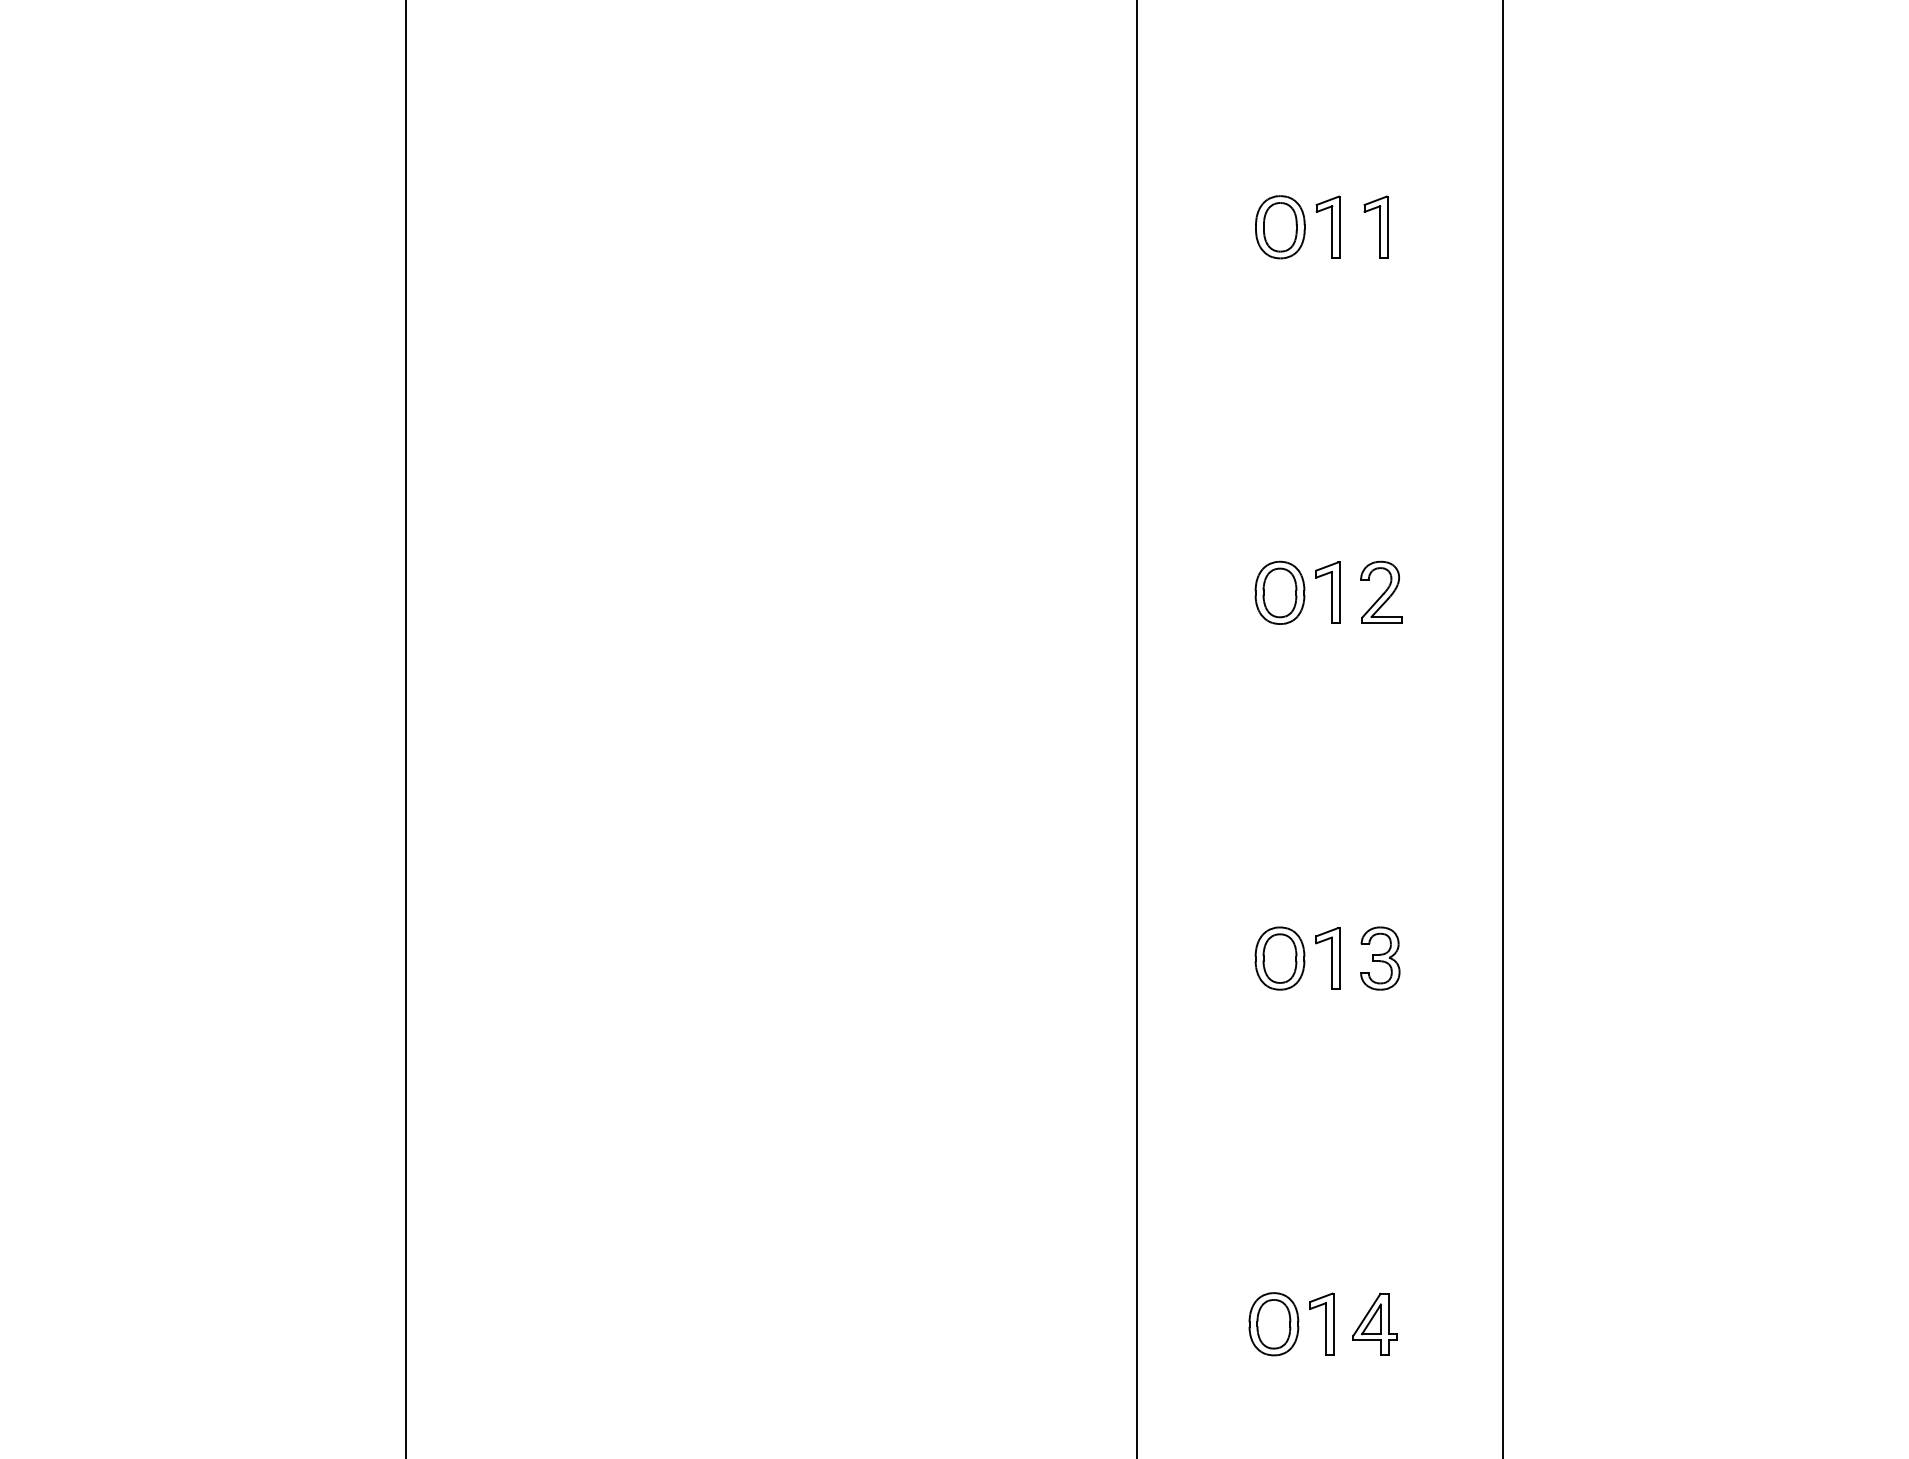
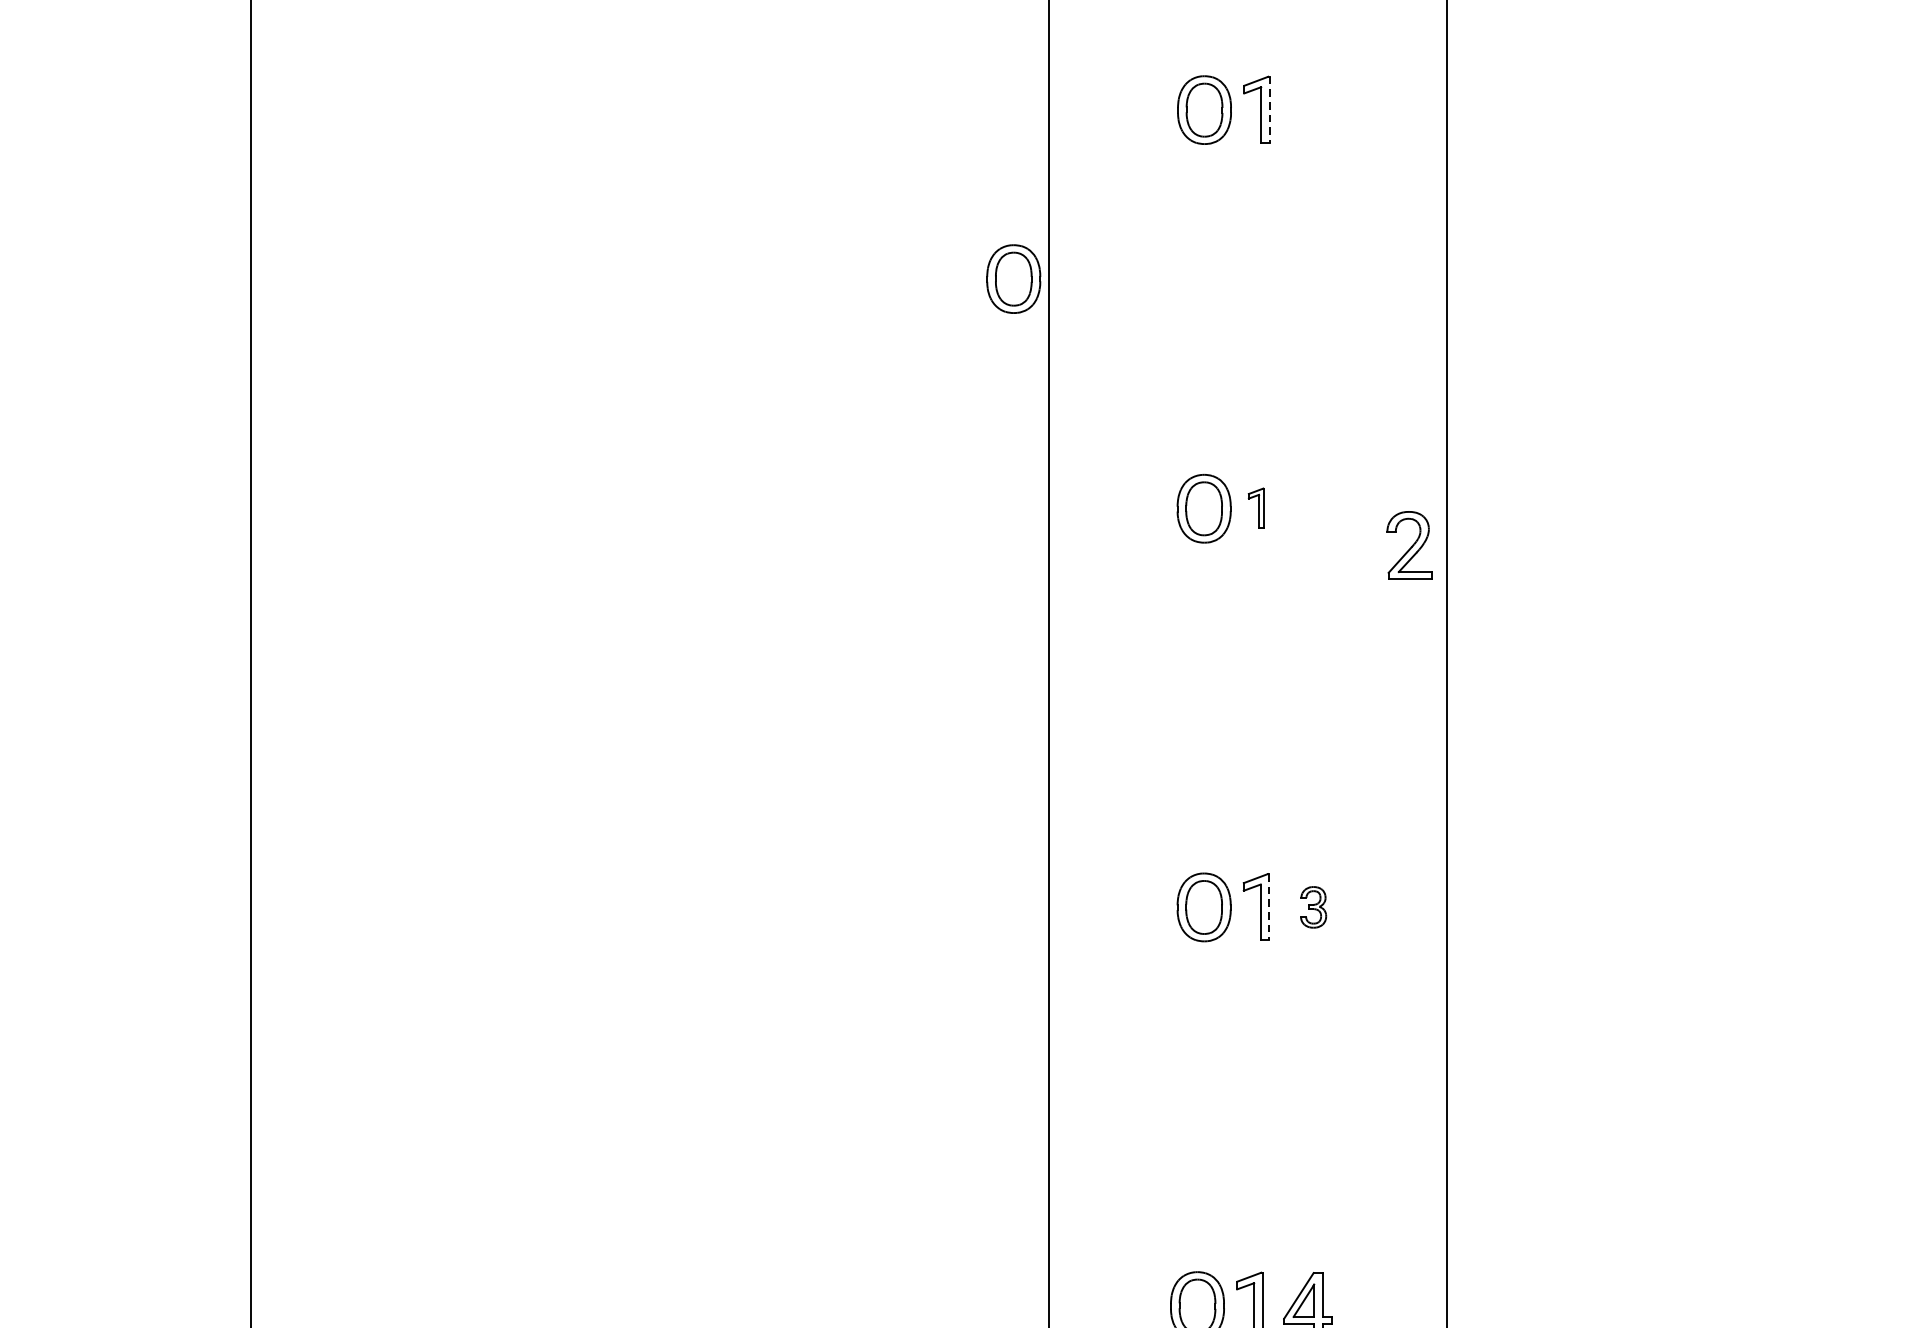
part: (1375, 226) -> (1308, 109), removed
line: (1340, 227) -> (1270, 110), solid -> dashed
part: (1105, 382) -> (1013, 279), added
part: (1381, 591) -> (1409, 544), moved
part: (1327, 592) -> (1255, 508), size x0.6
line: (1339, 958) -> (1269, 907), solid -> dashed
part: (1380, 958) -> (1313, 907), size x0.6

